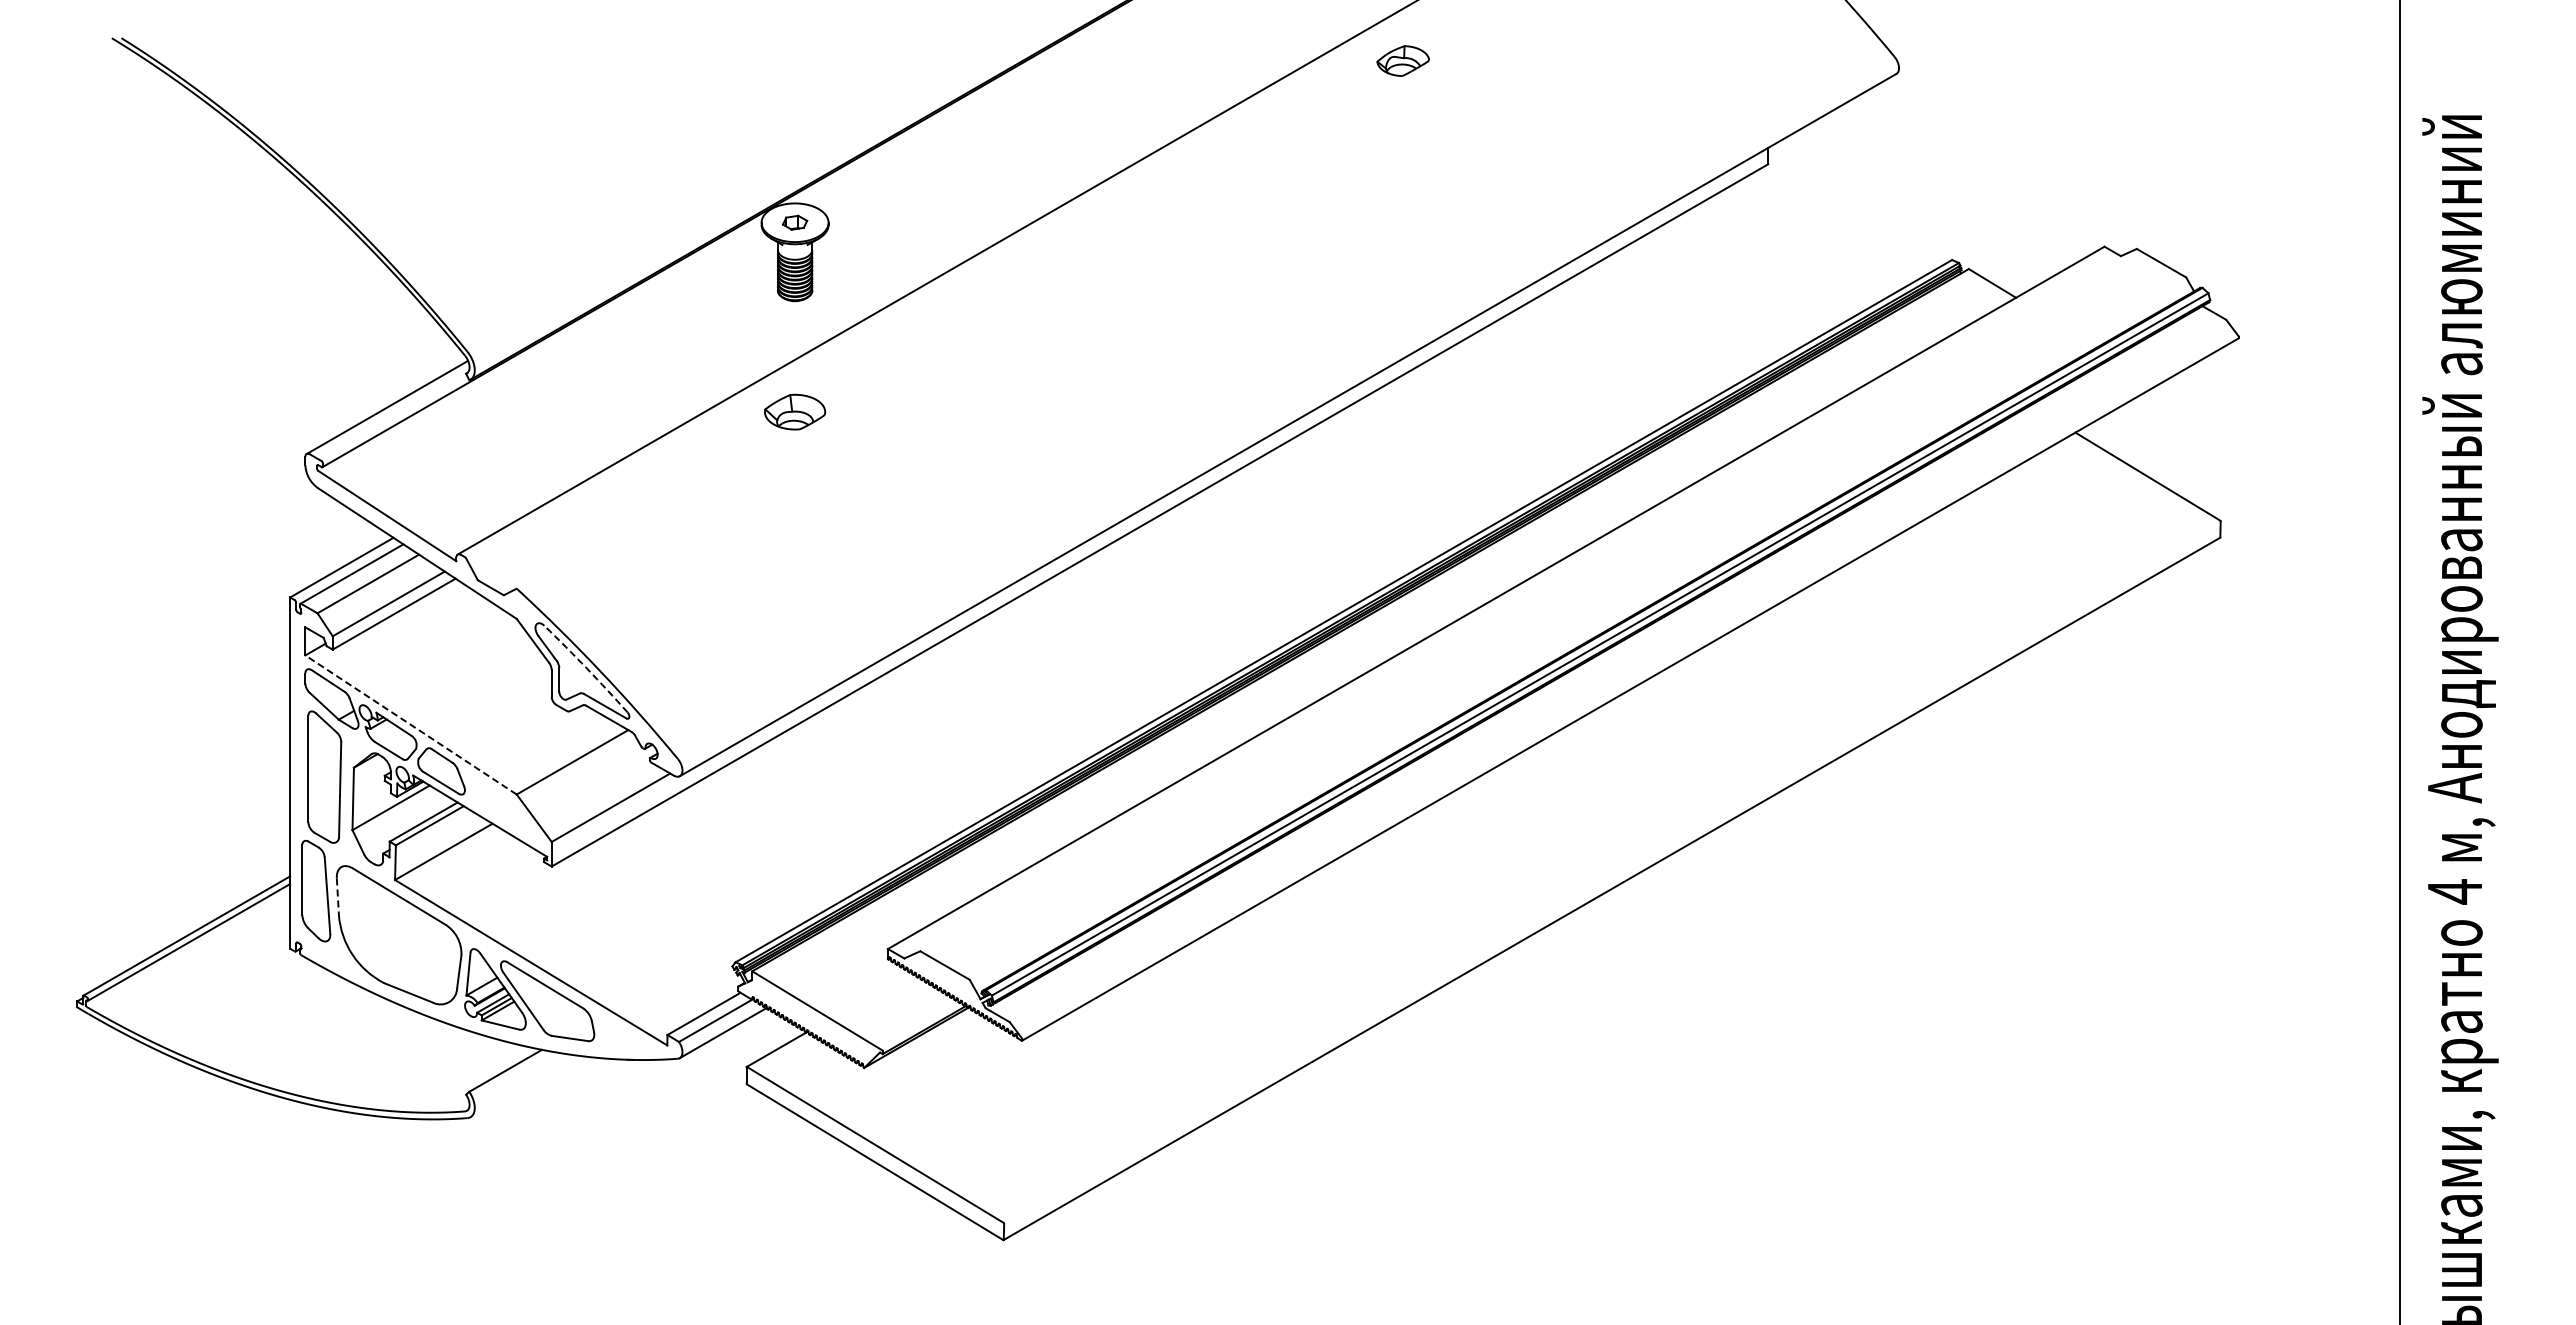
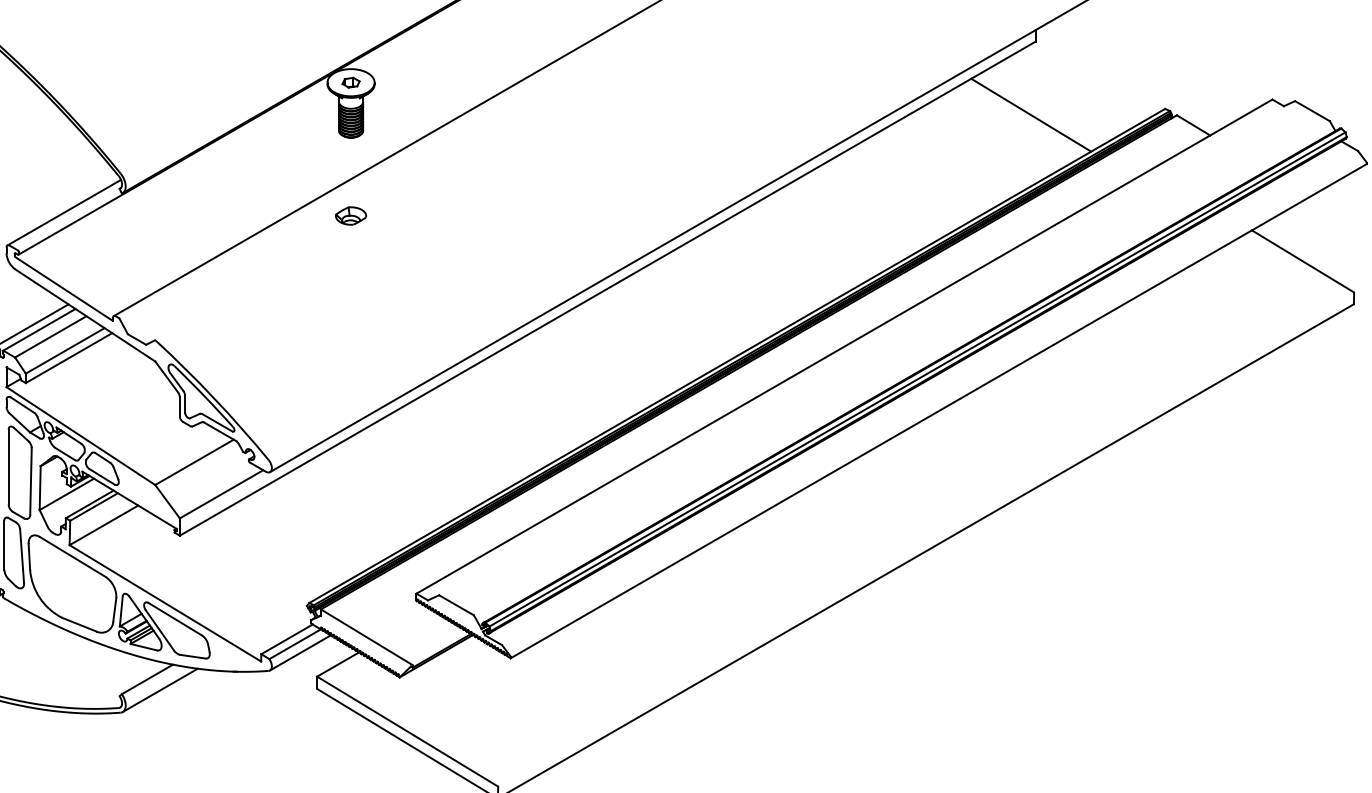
line: (1761, 268) -> (1031, 114), added
part: (794, 412) -> (350, 216), size x0.71
arc: (586, 668) -> (204, 396), dashed -> solid
line: (411, 724) -> (81, 435), dashed -> solid
line: (337, 897) -> (29, 557), dashed -> solid
line: (523, 1086) -> (160, 690), added

